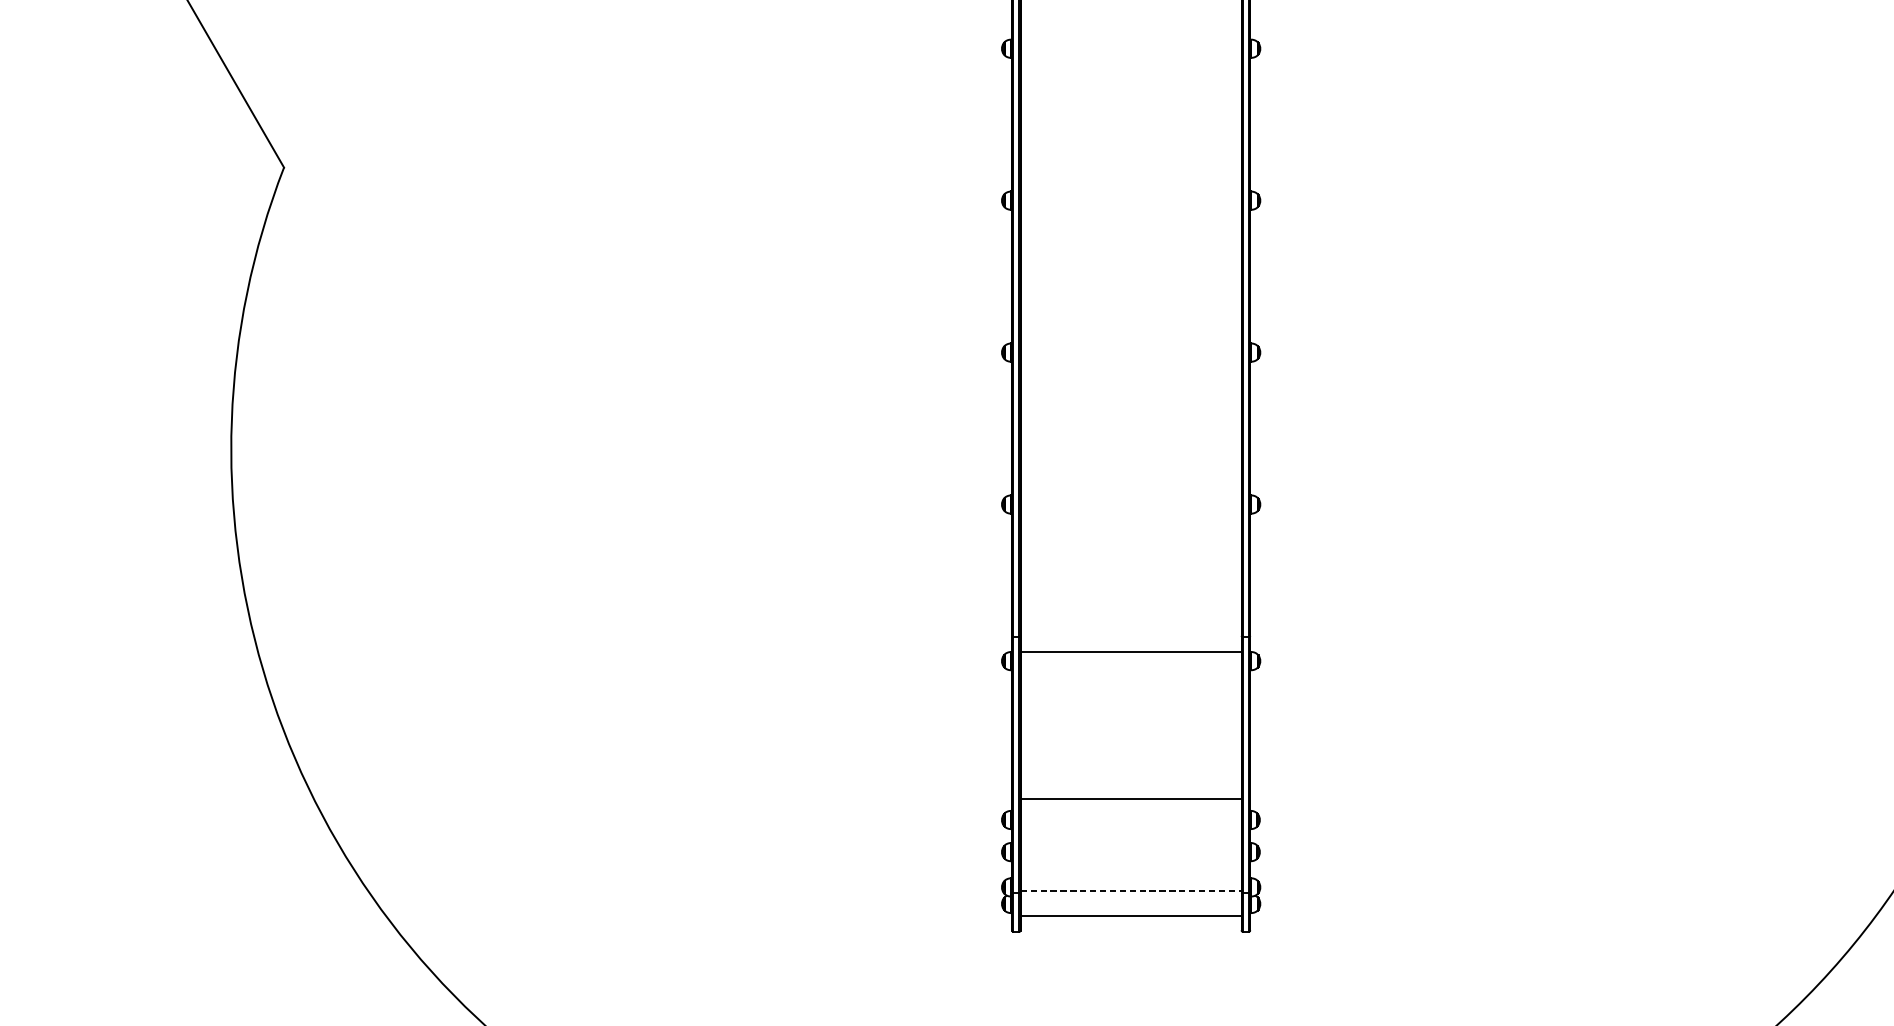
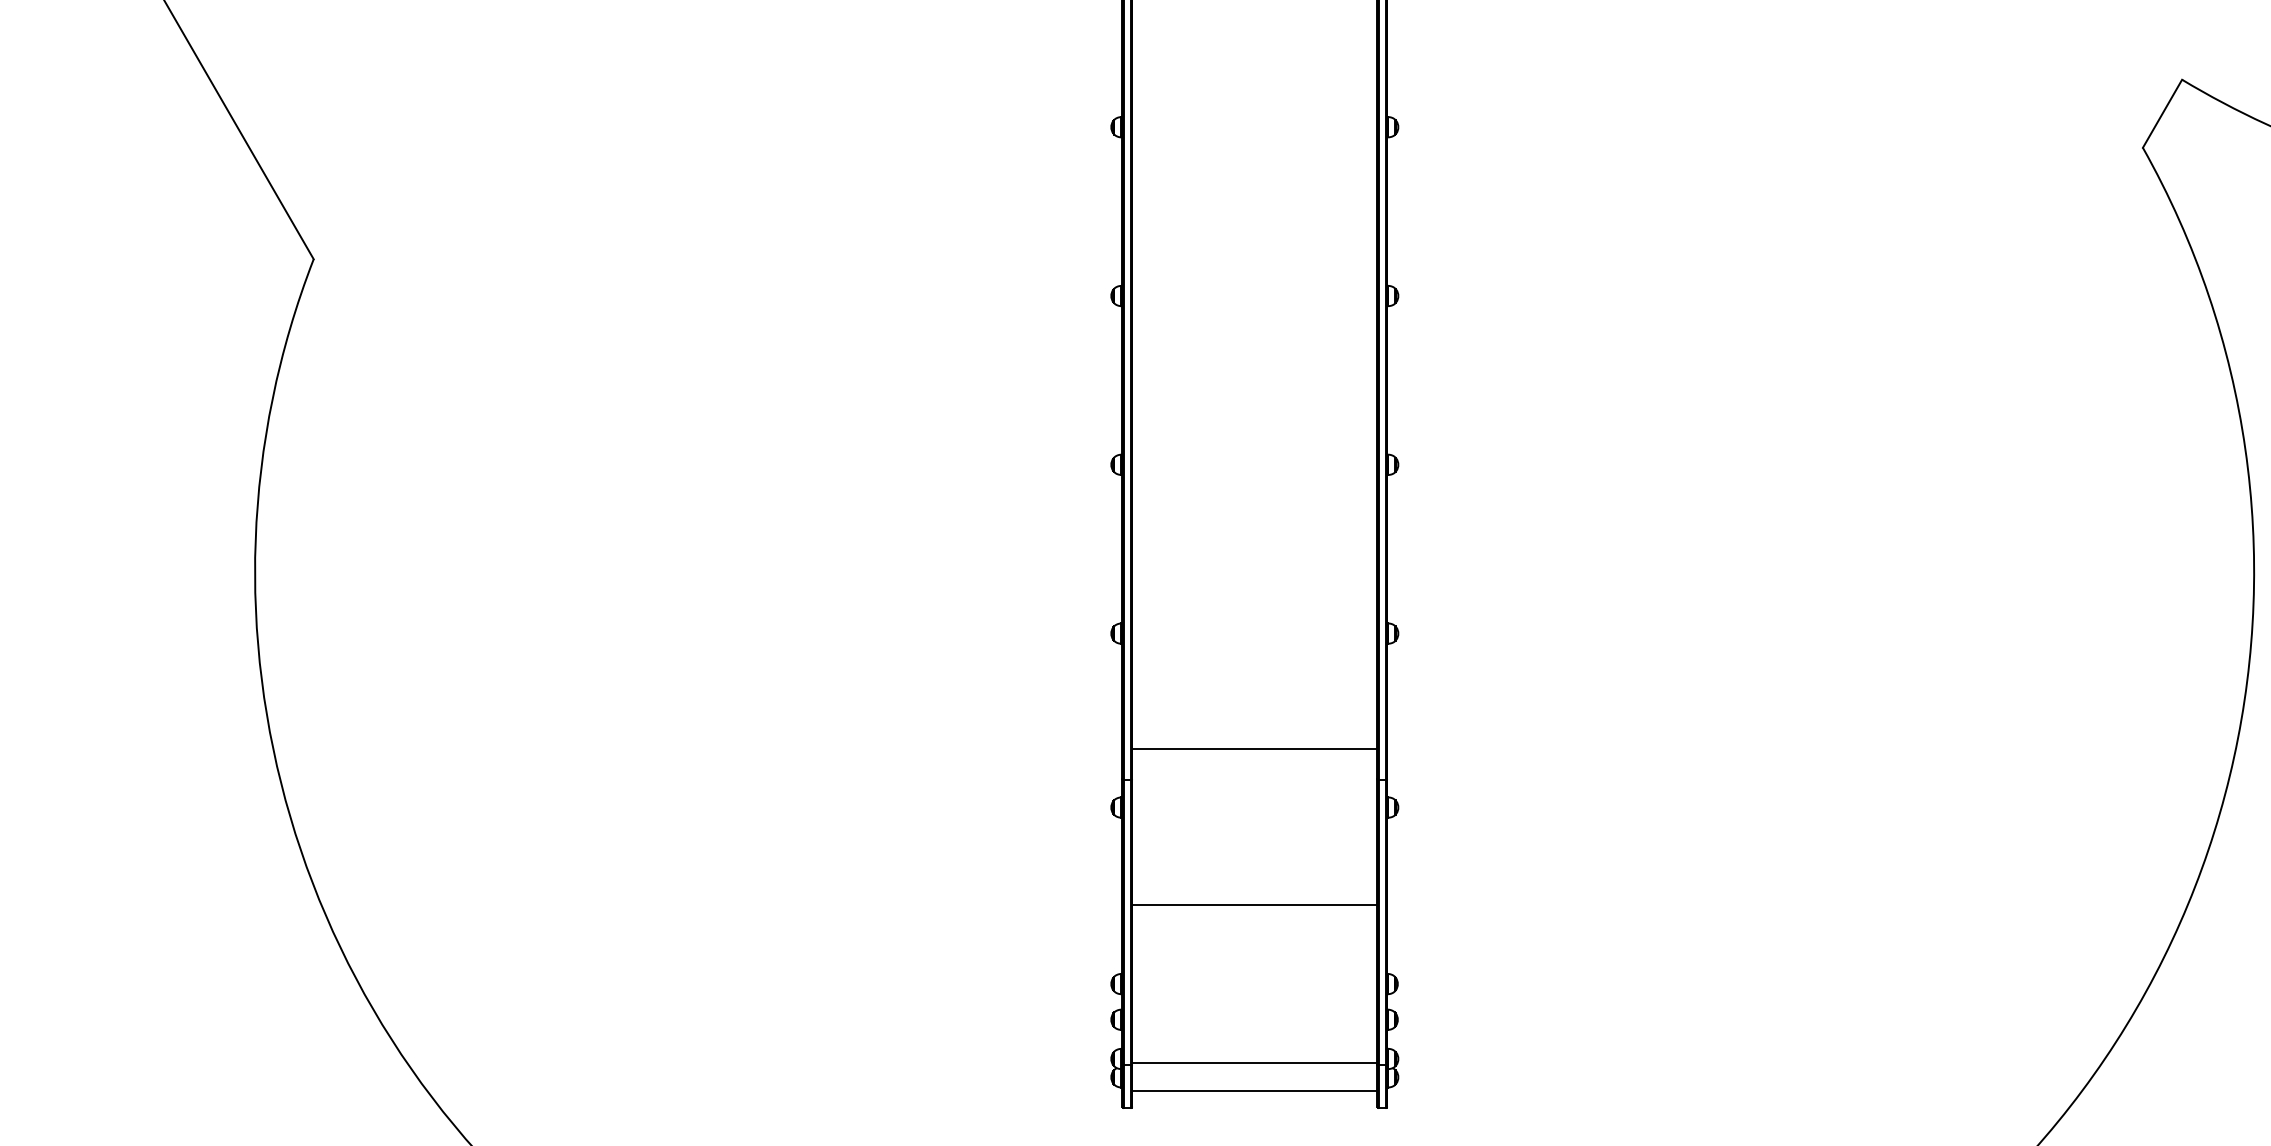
line: (1130, 652) -> (1254, 748), moved
line: (1130, 798) -> (1254, 904), moved
line: (1130, 890) -> (1254, 1062), dashed -> solid

